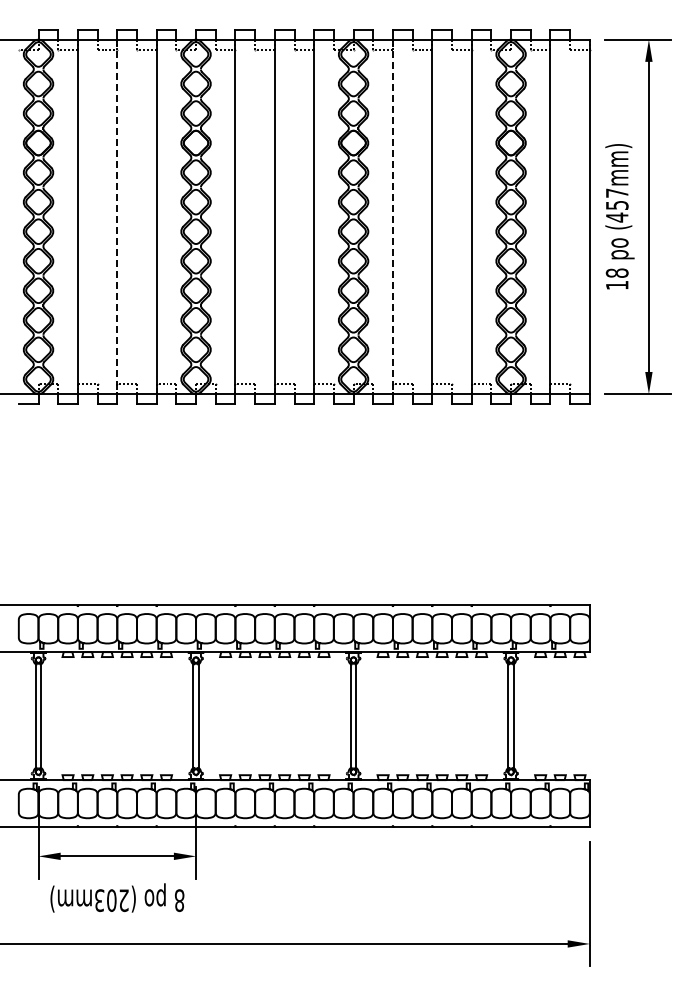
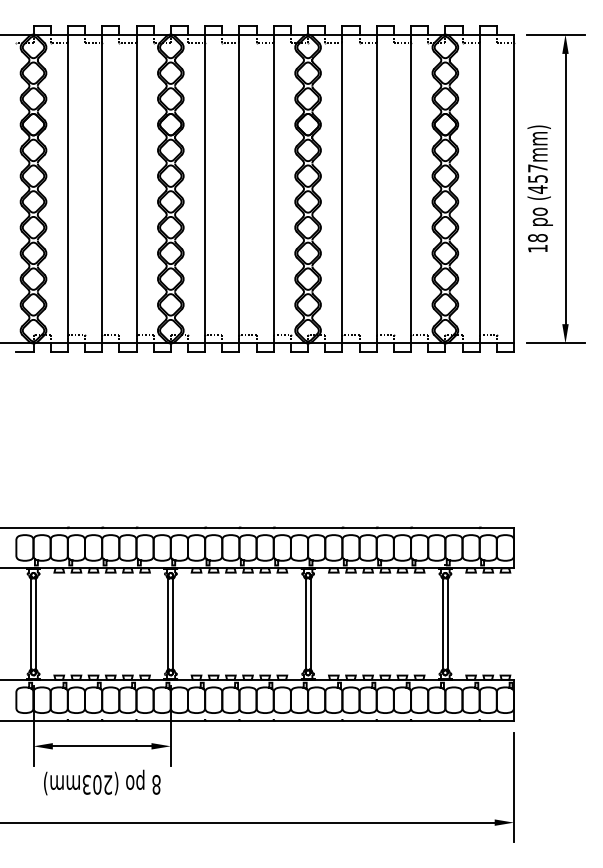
line: (117, 217) -> (102, 189), dashed -> solid
line: (392, 217) -> (342, 189), dashed -> solid

